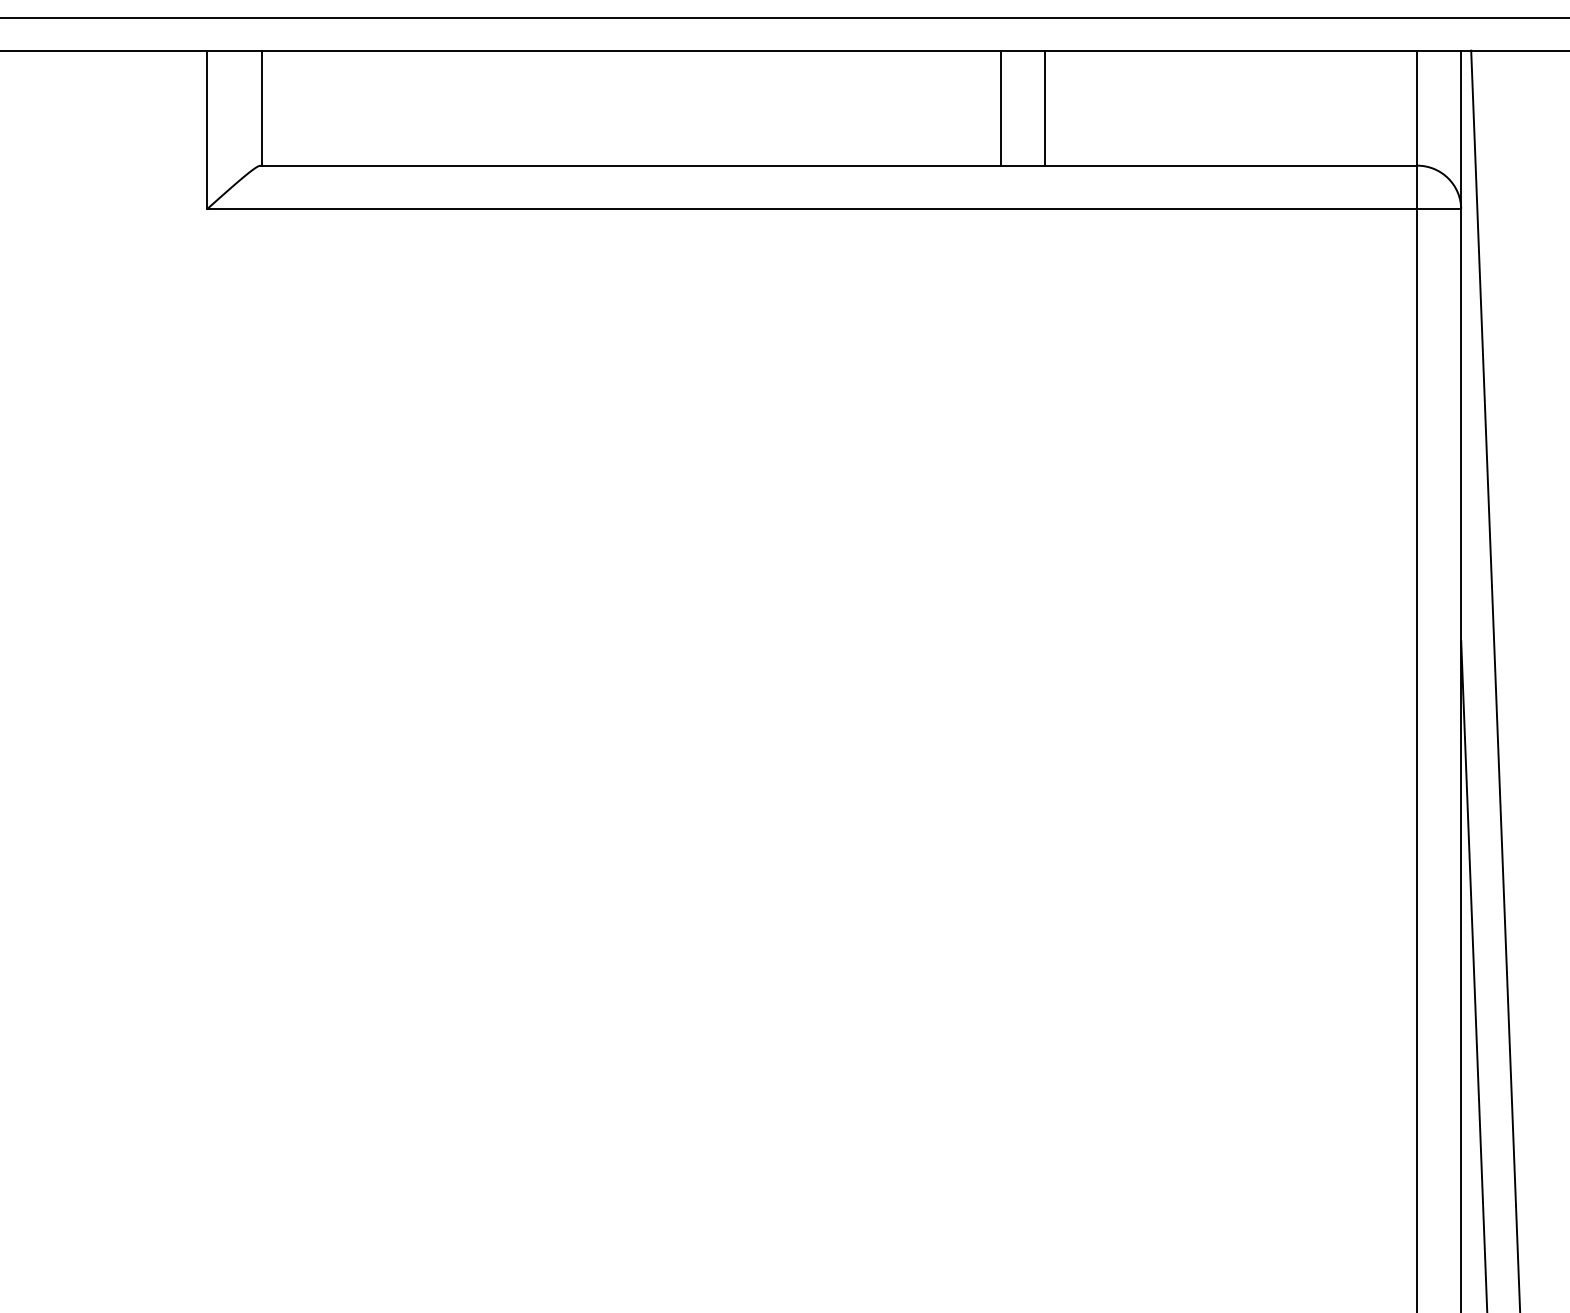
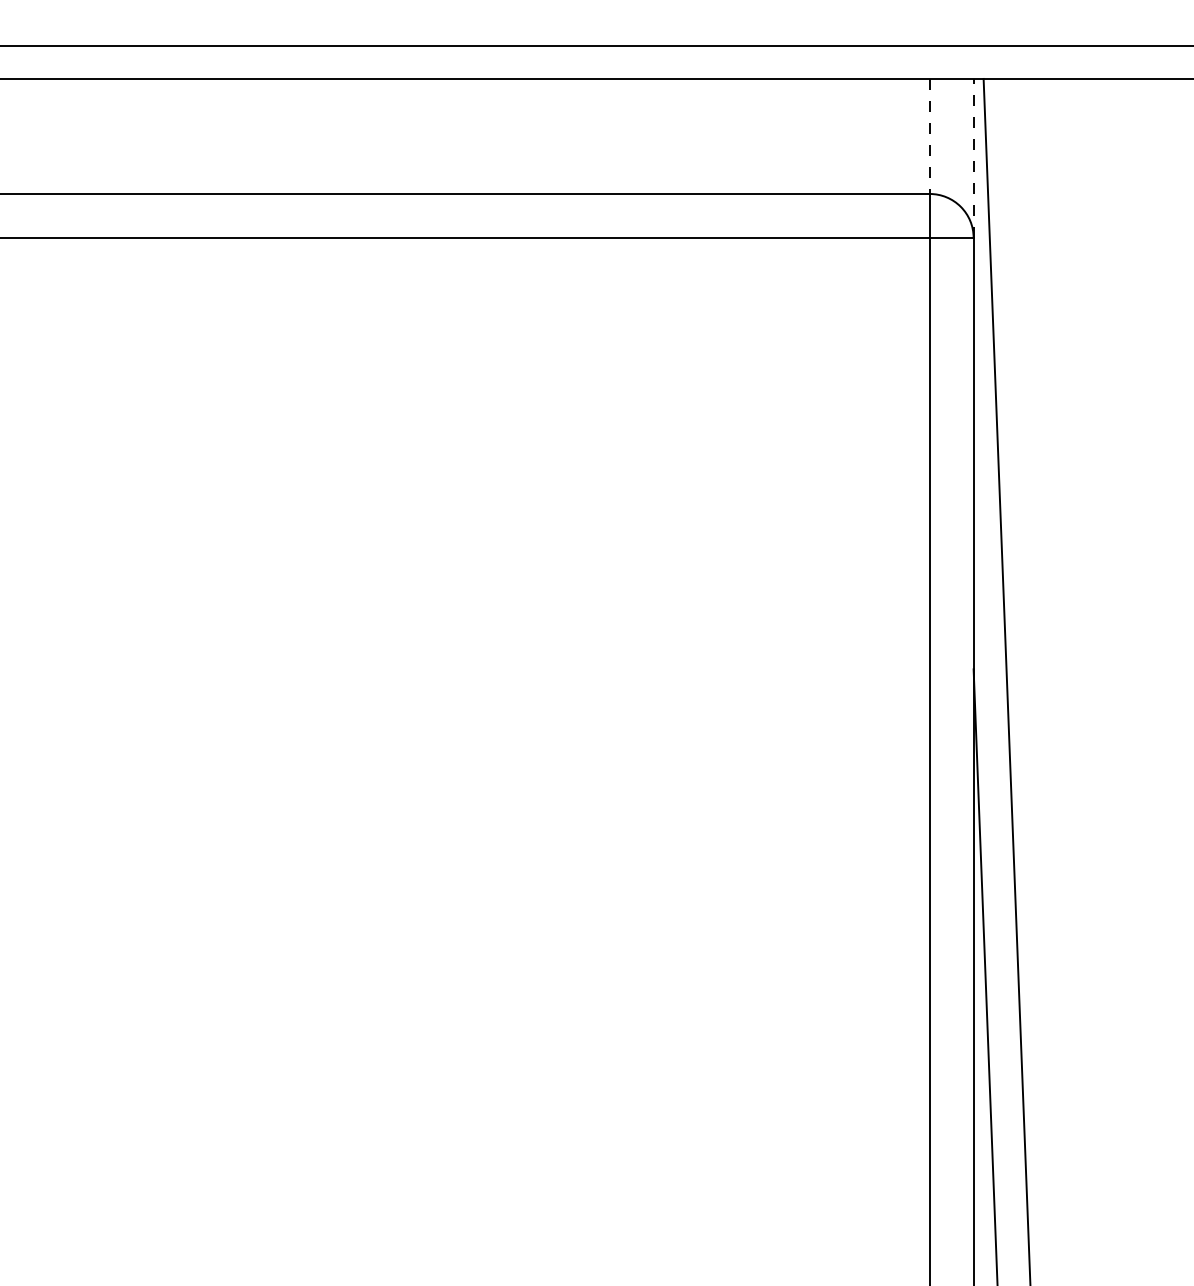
line: (1001, 107) -> (513, 135), removed
line: (1044, 107) -> (556, 135), removed
line: (1417, 108) -> (929, 136), solid -> dashed
line: (1461, 129) -> (973, 157), solid -> dashed

